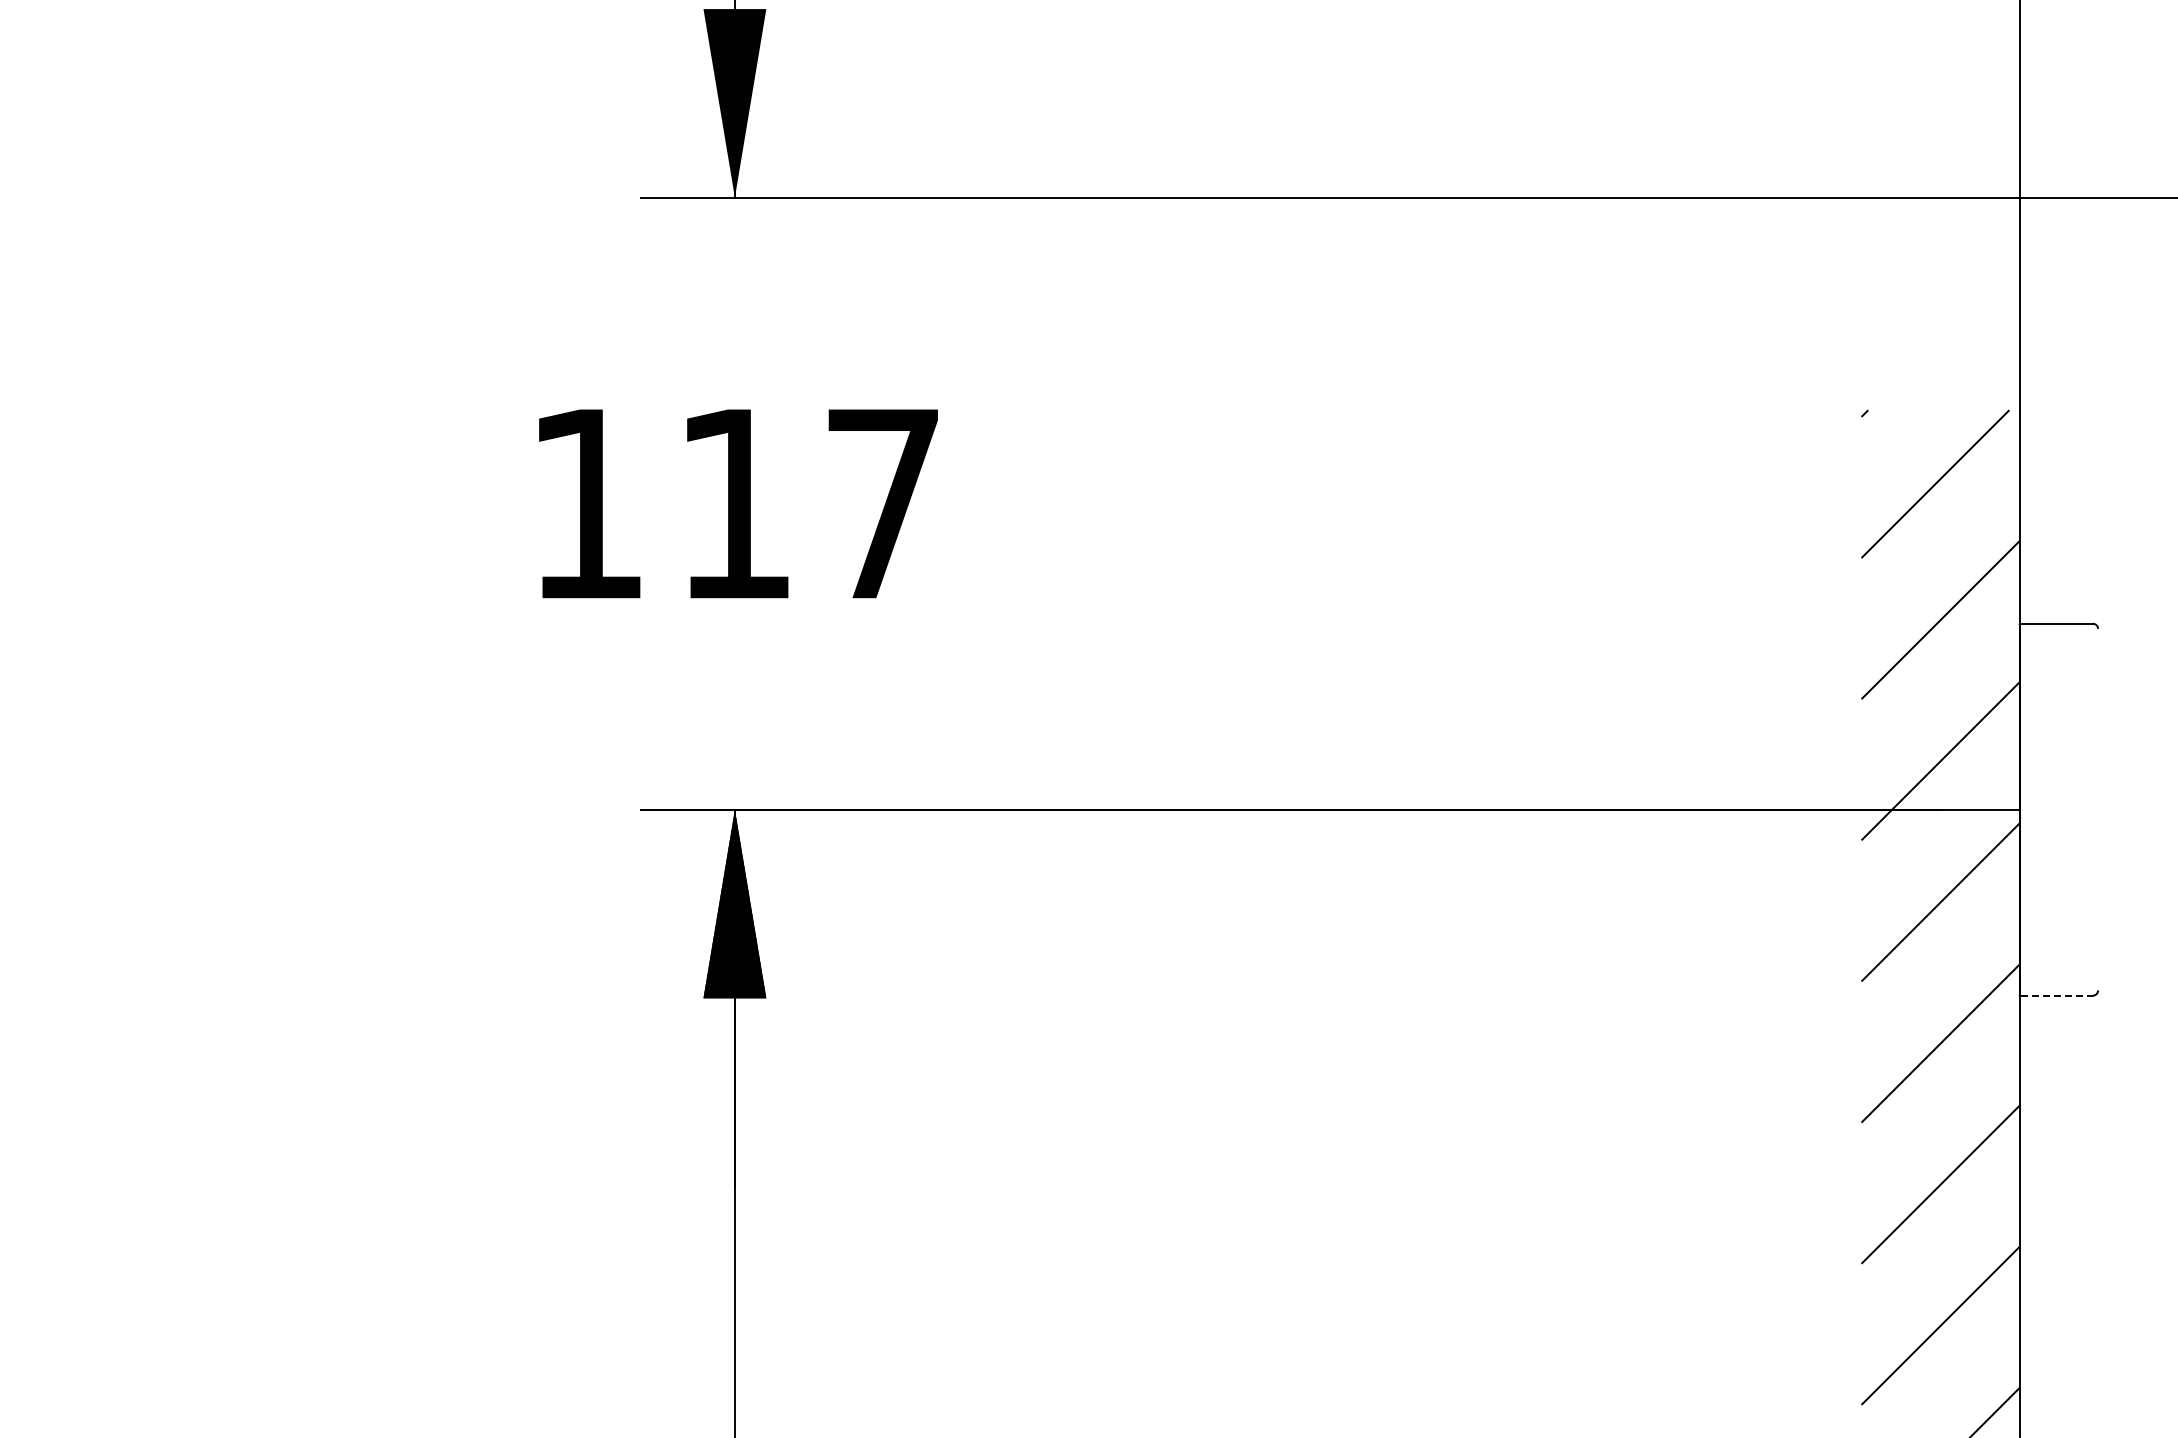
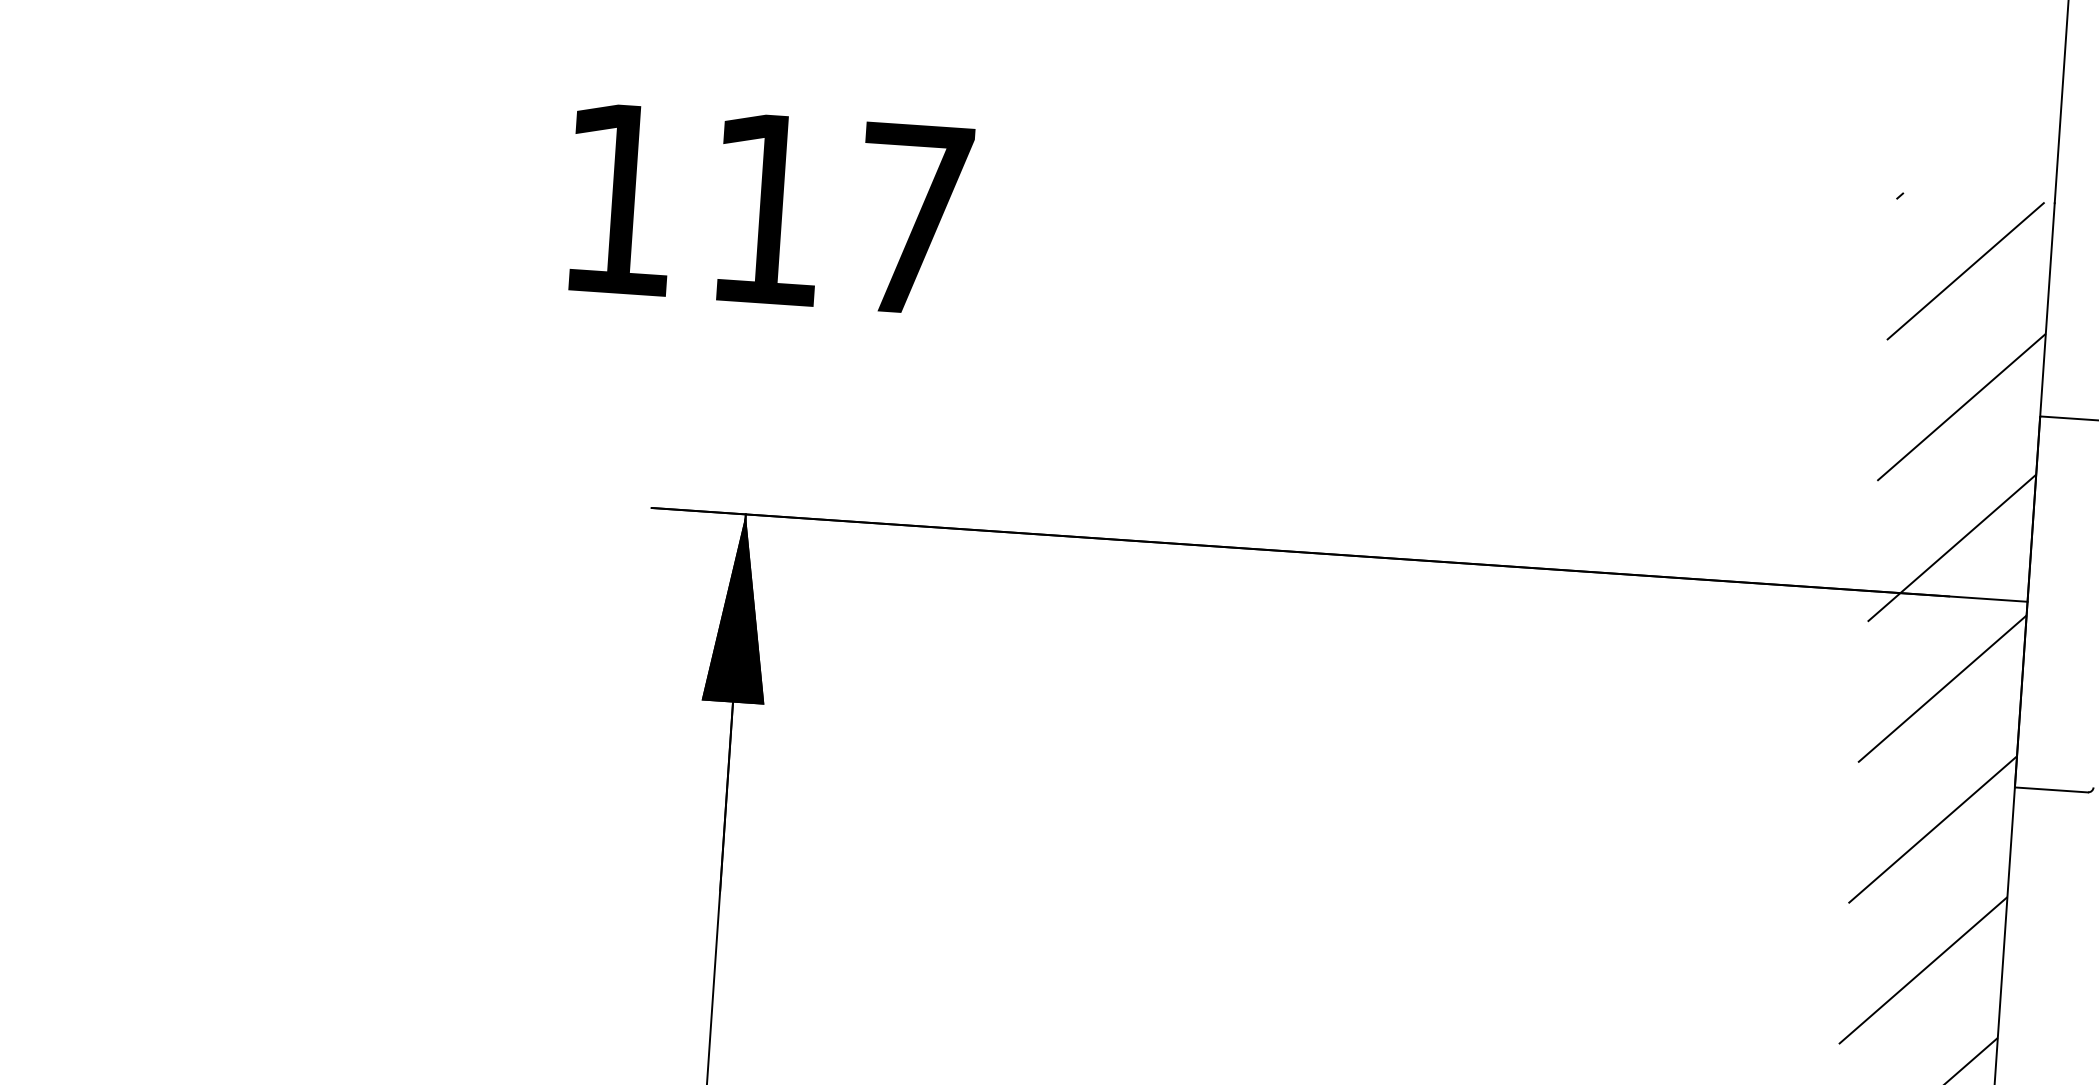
line: (2057, 995) -> (2052, 789), dashed -> solid

